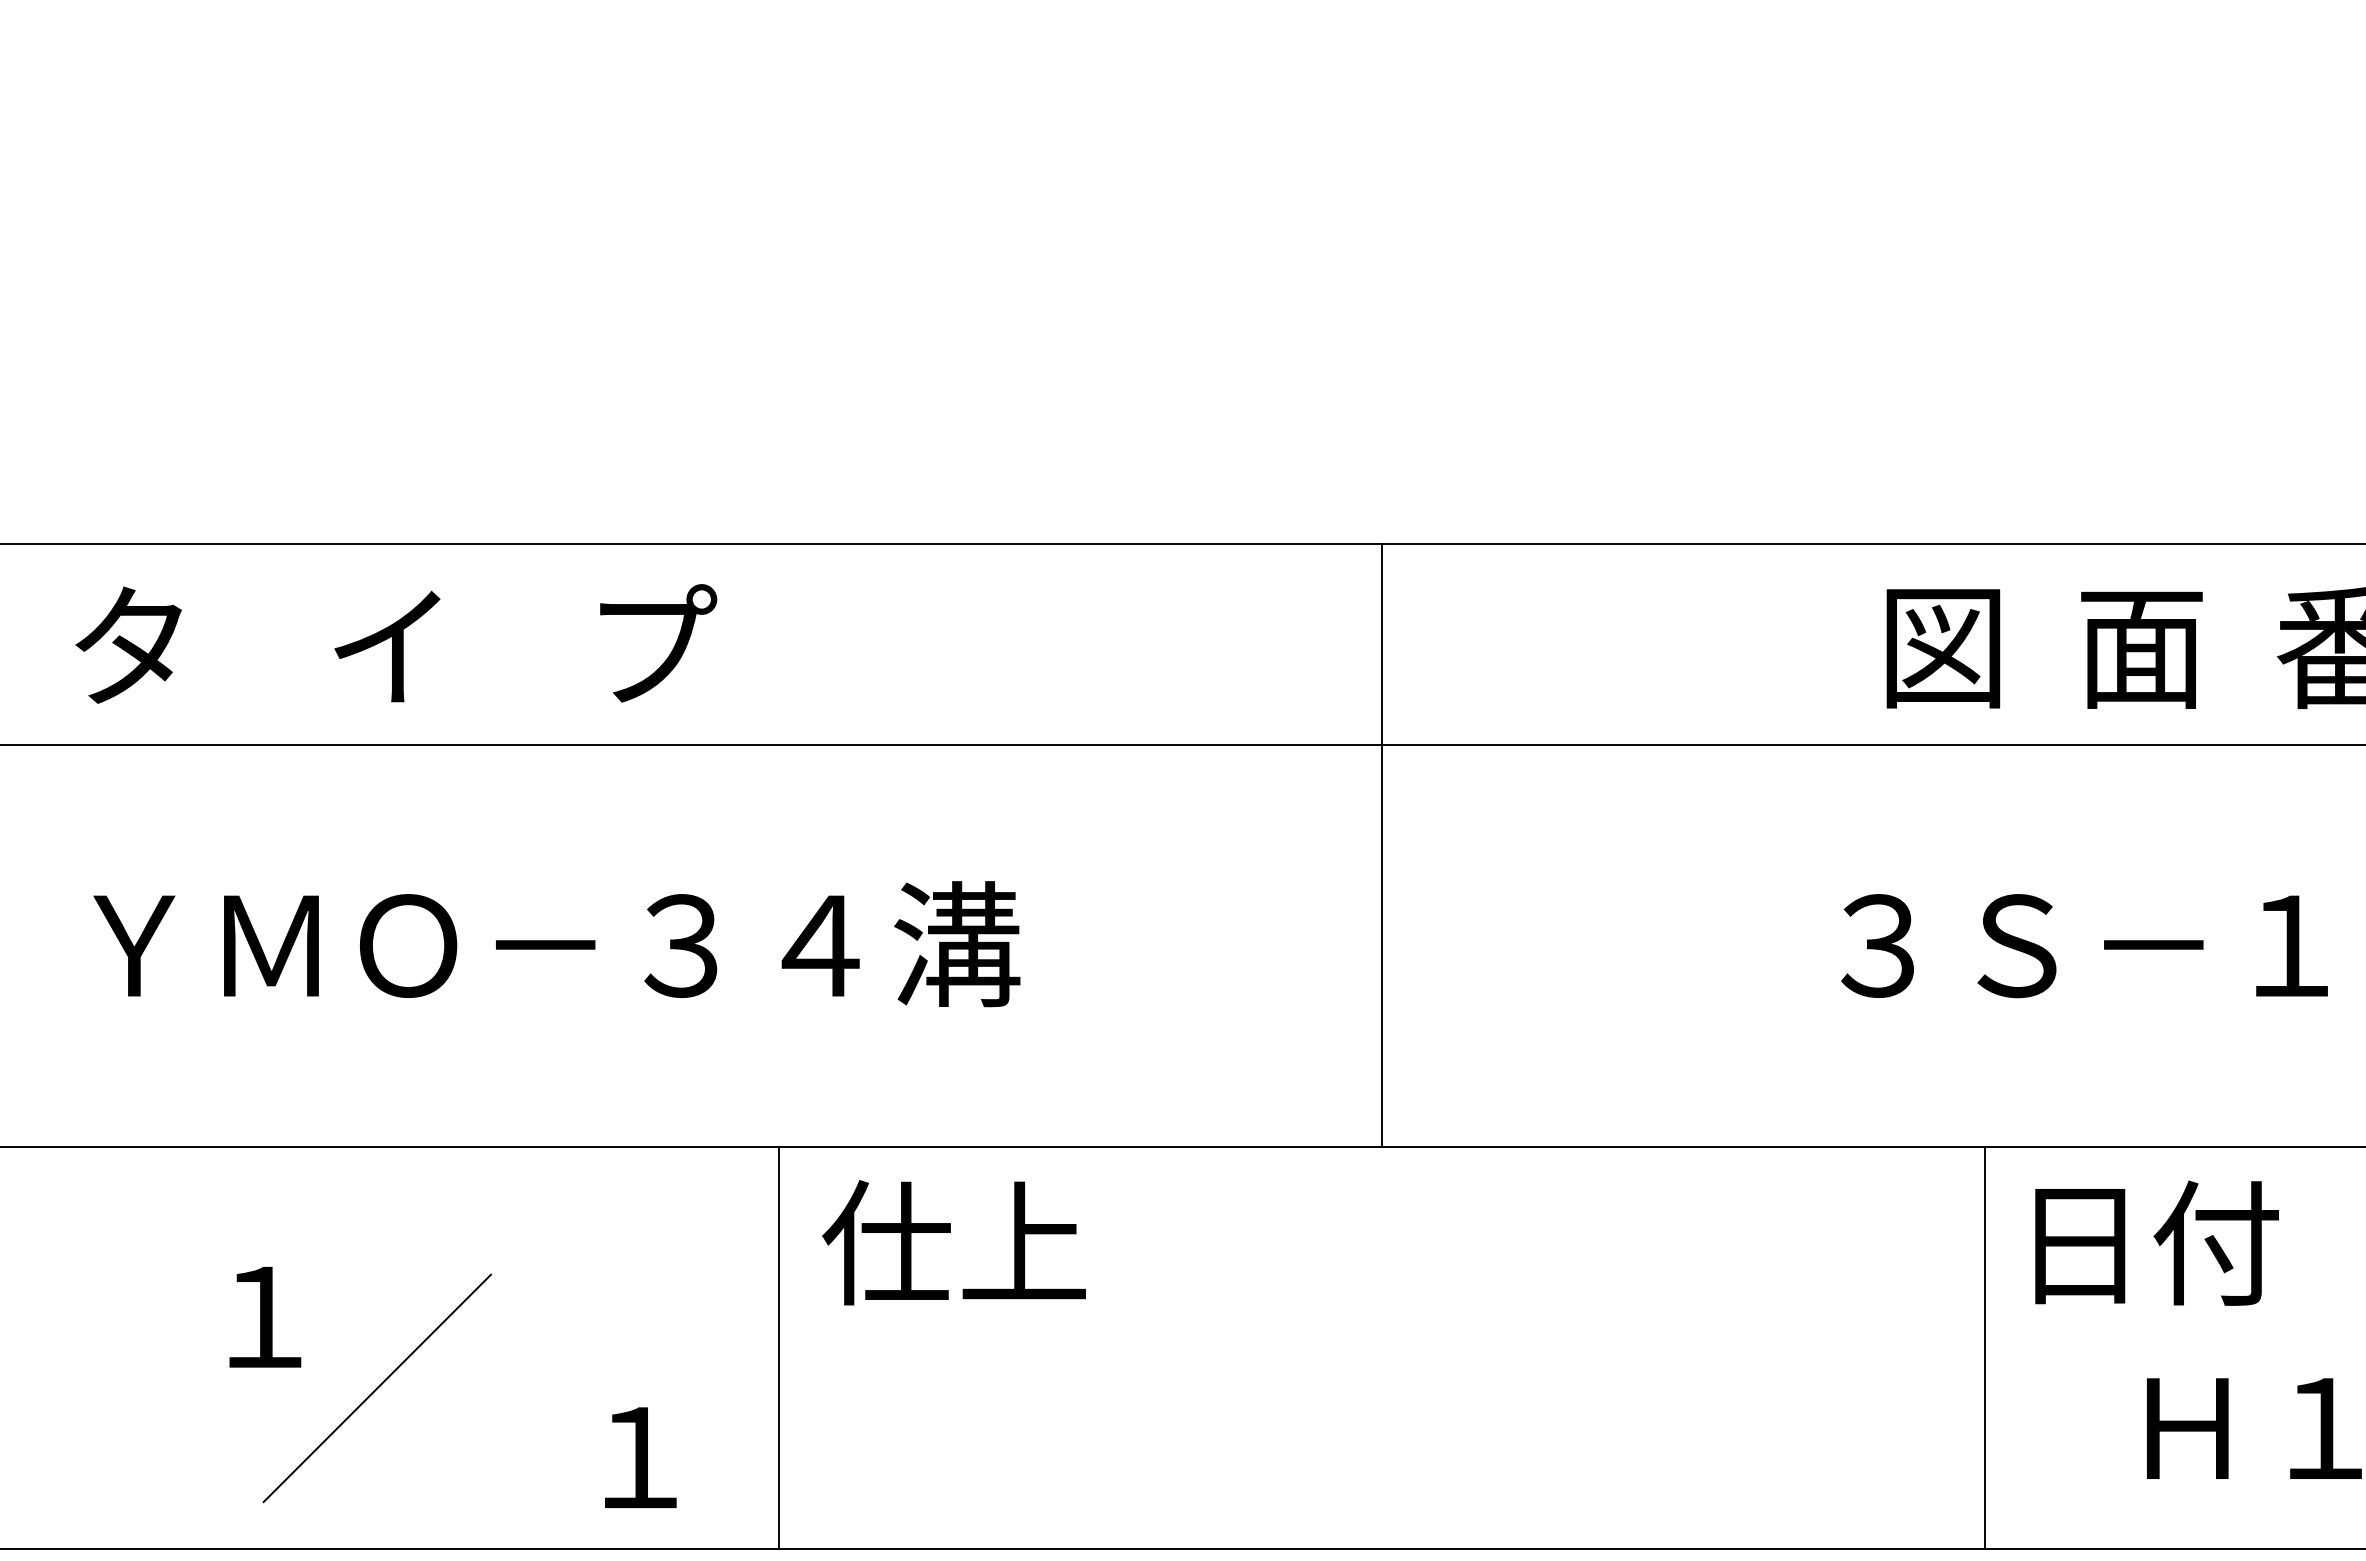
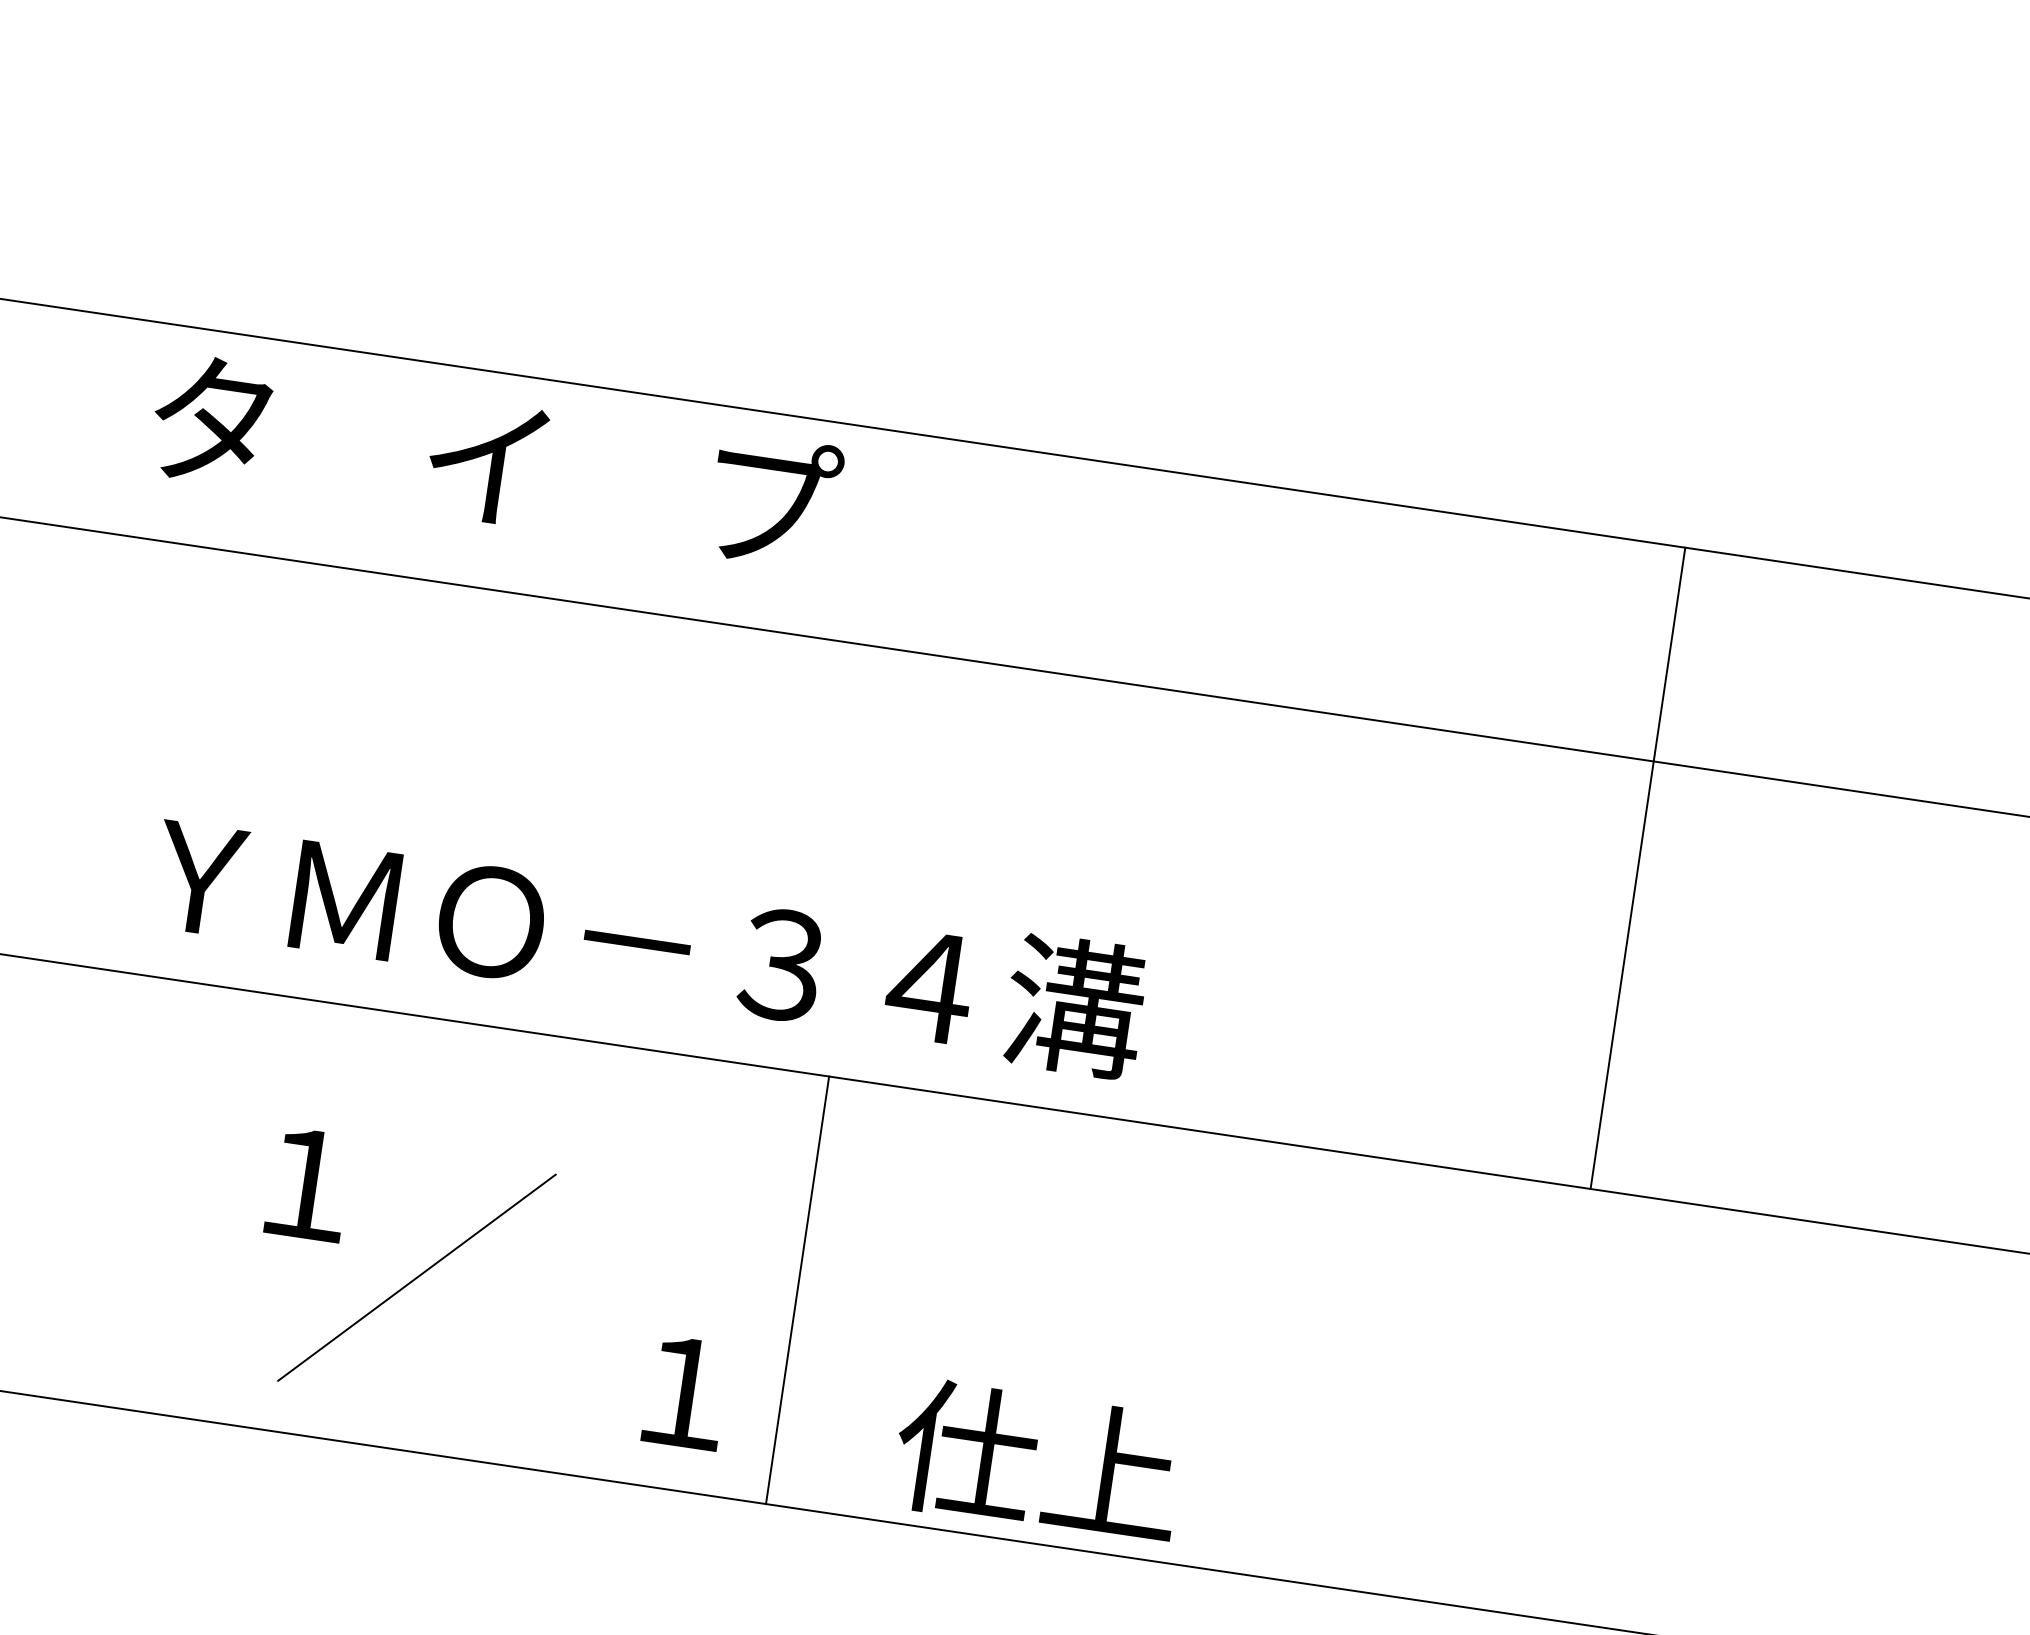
text: (396, 643) -> (496, 460), moved
line: (1382, 845) -> (1638, 868), moved
text: (556, 944) -> (648, 943), moved
text: (953, 1242) -> (1037, 1460), moved
line: (779, 1348) -> (797, 1290), moved

